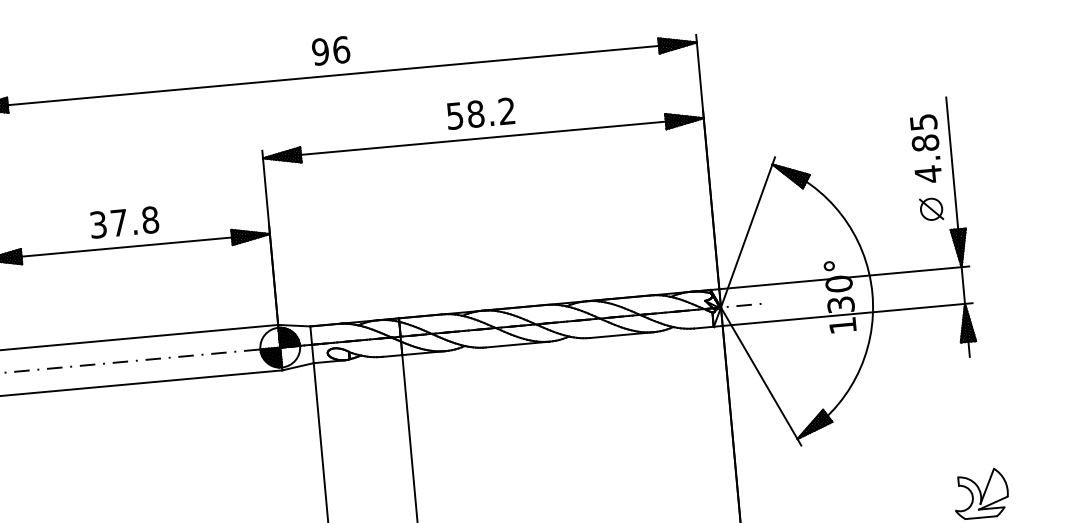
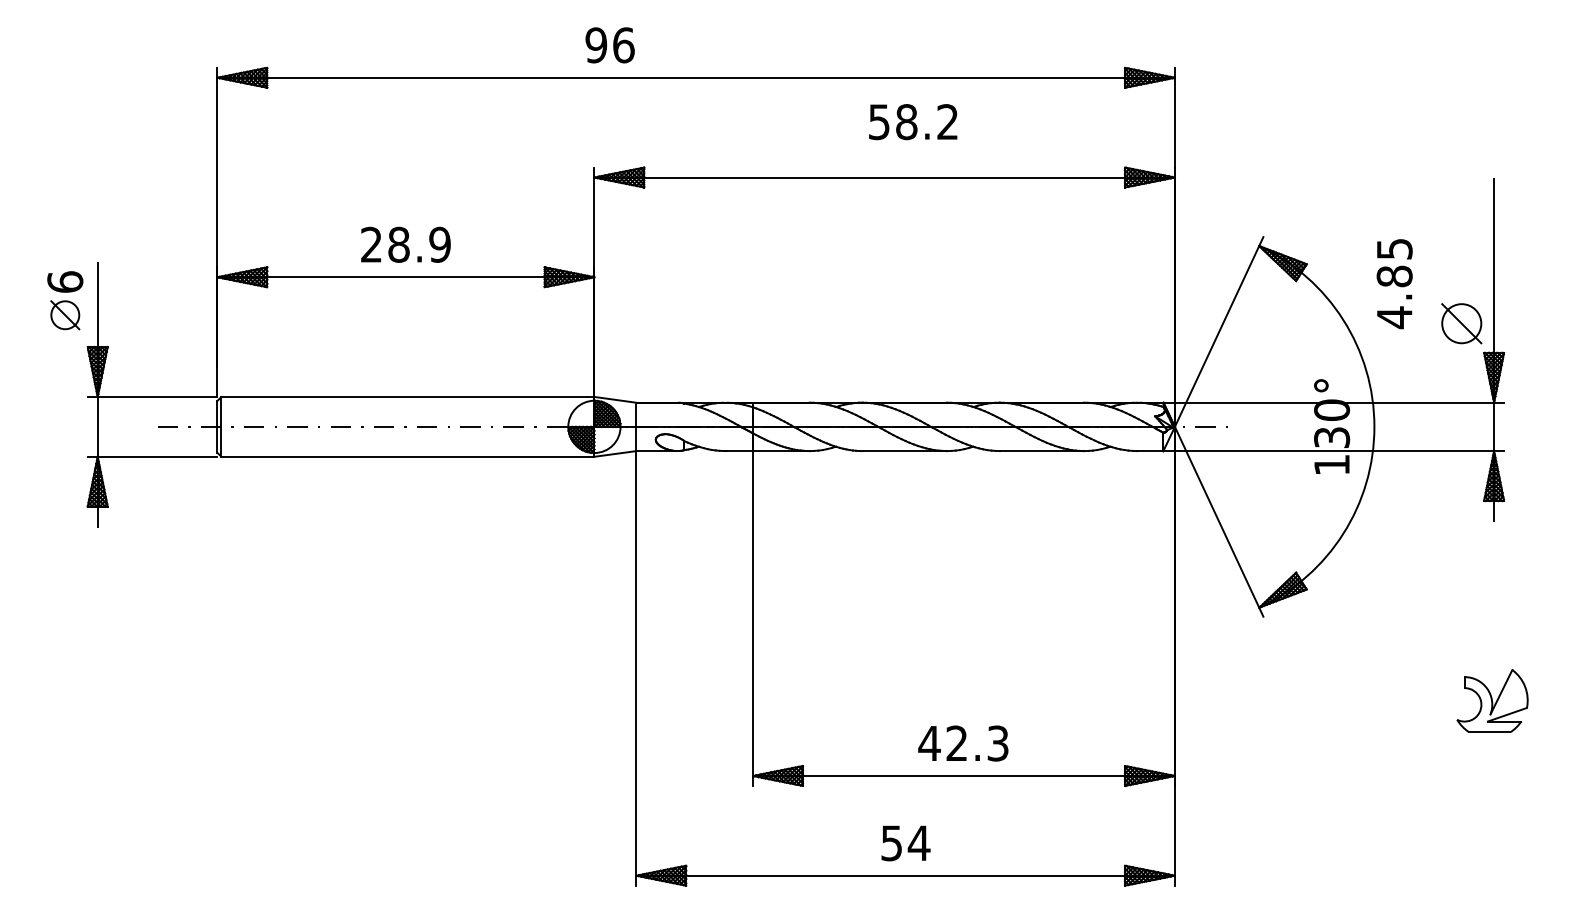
text: (330, 51) -> (609, 45), moved
text: (481, 113) -> (913, 122), moved
text: (925, 149) -> (1394, 284), moved
part: (931, 209) -> (1461, 323), size x1.4
text: (124, 222) -> (405, 244), 37.8 -> 28.9

